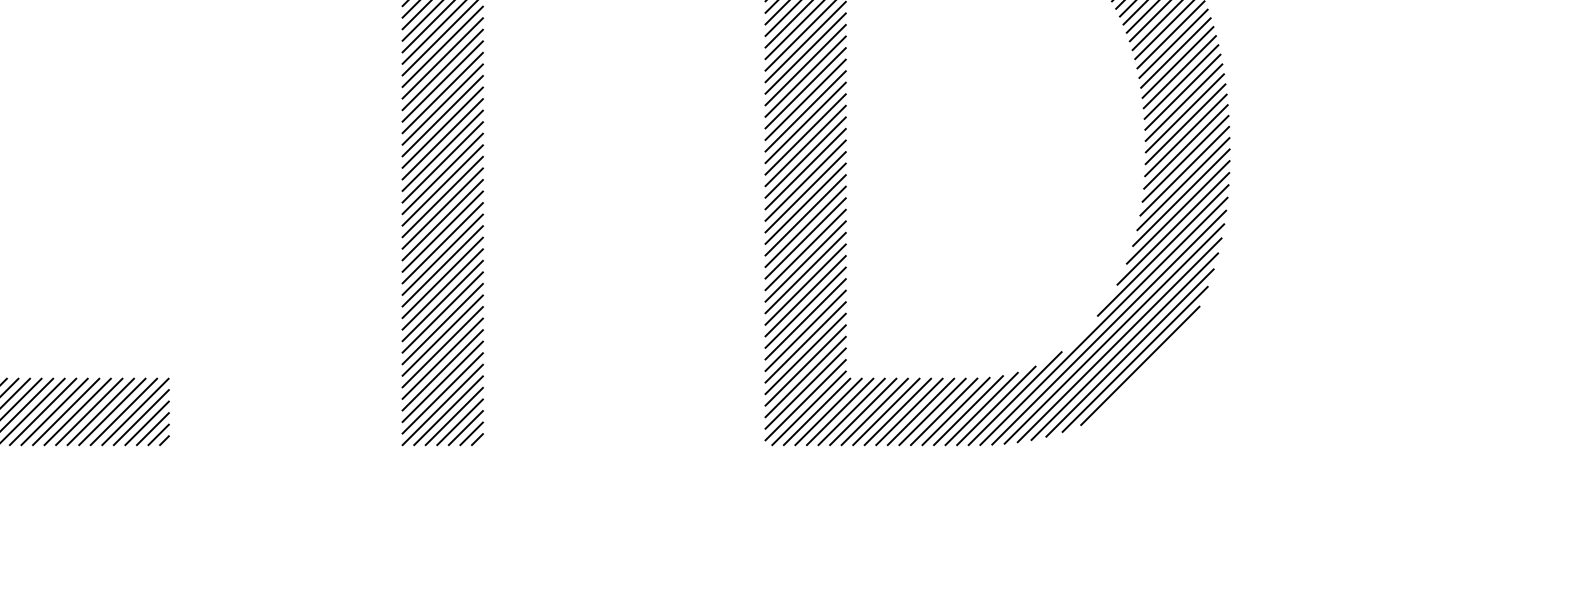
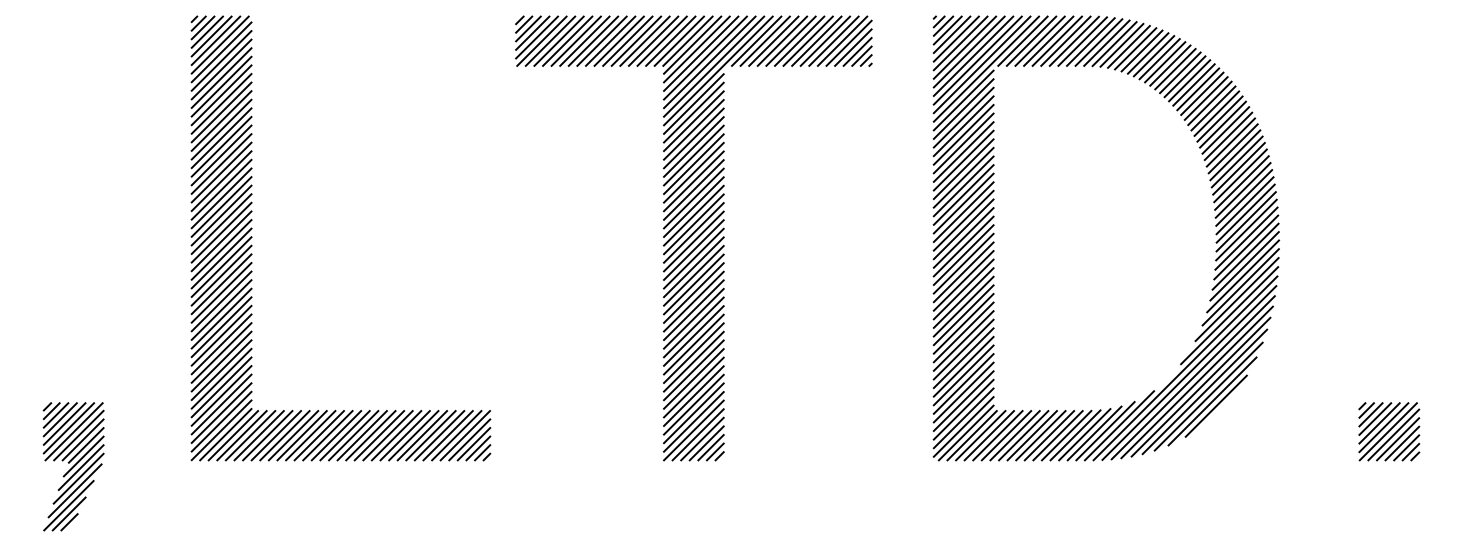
line: (1144, 371) -> (1215, 405), added
part: (1378, 406) -> (1389, 431), added

